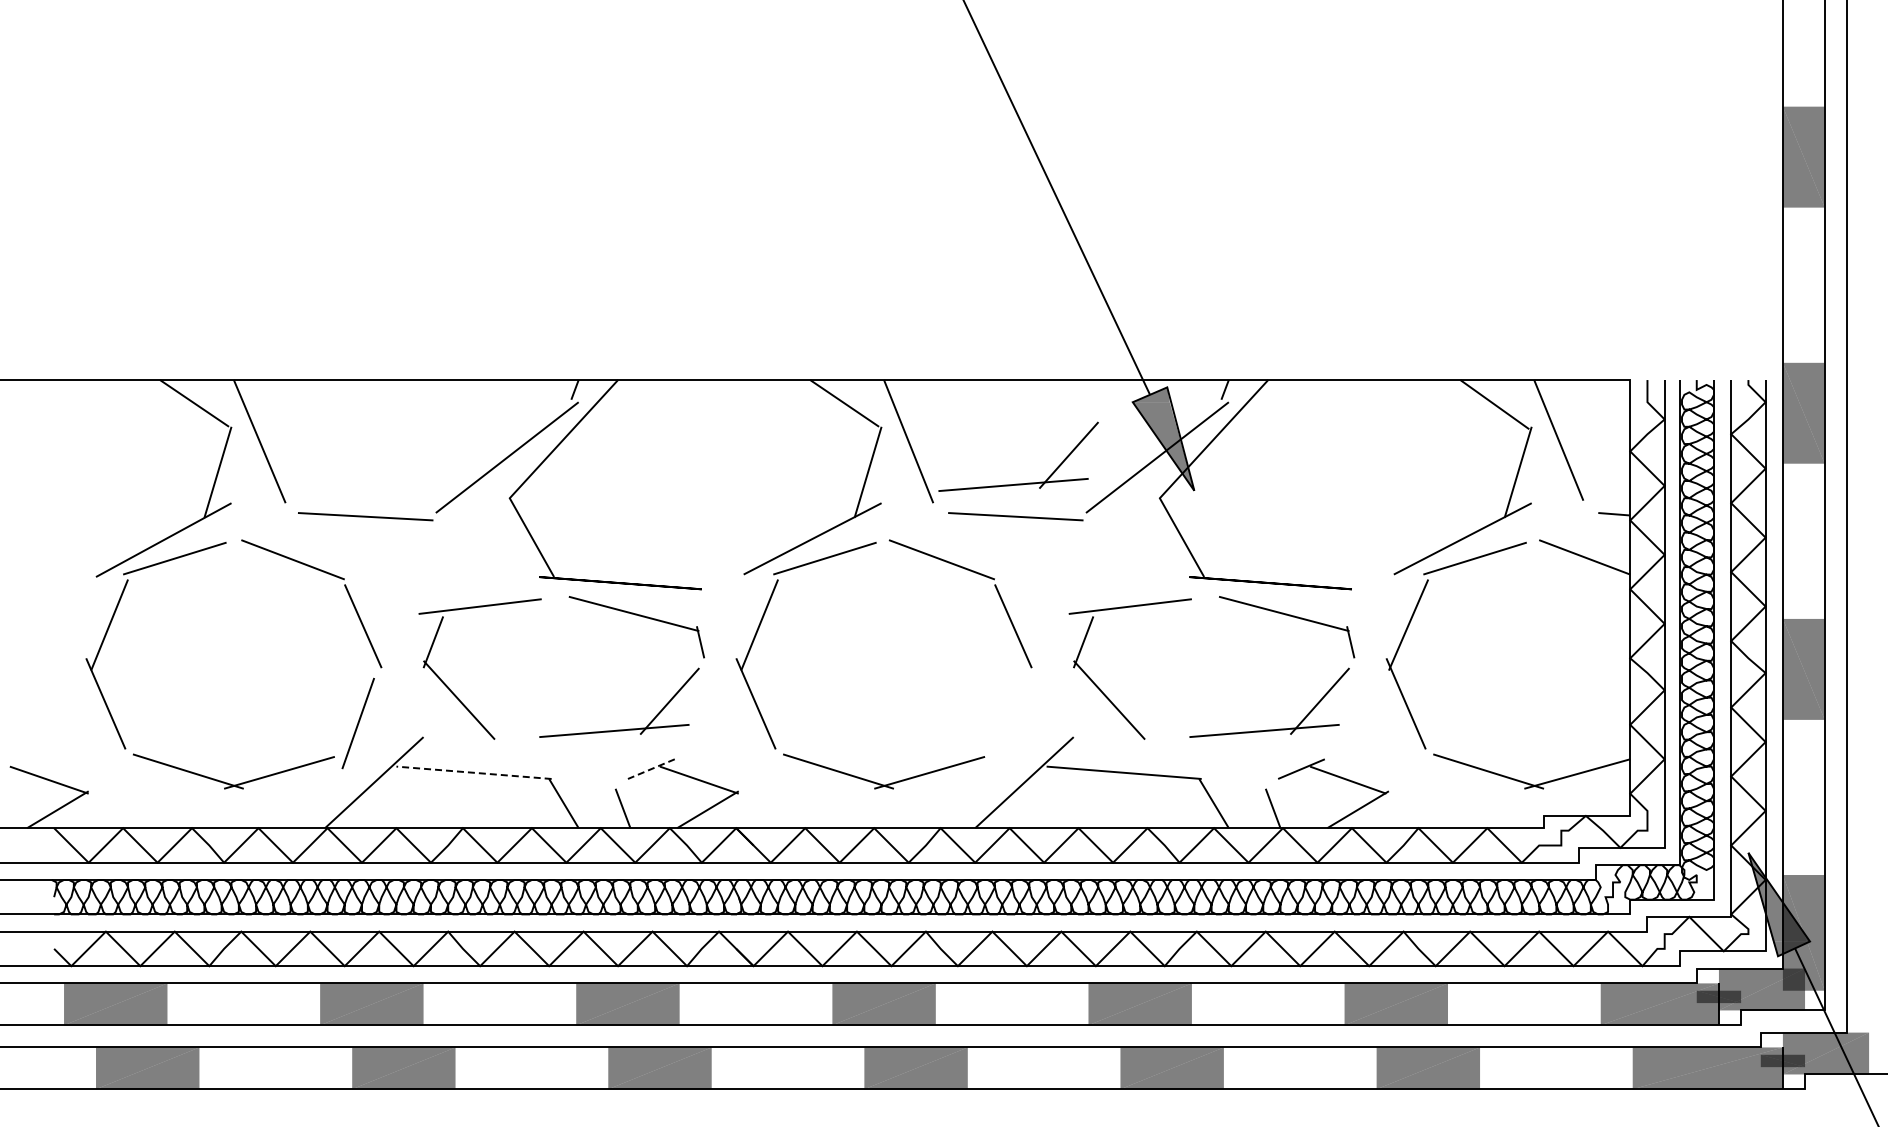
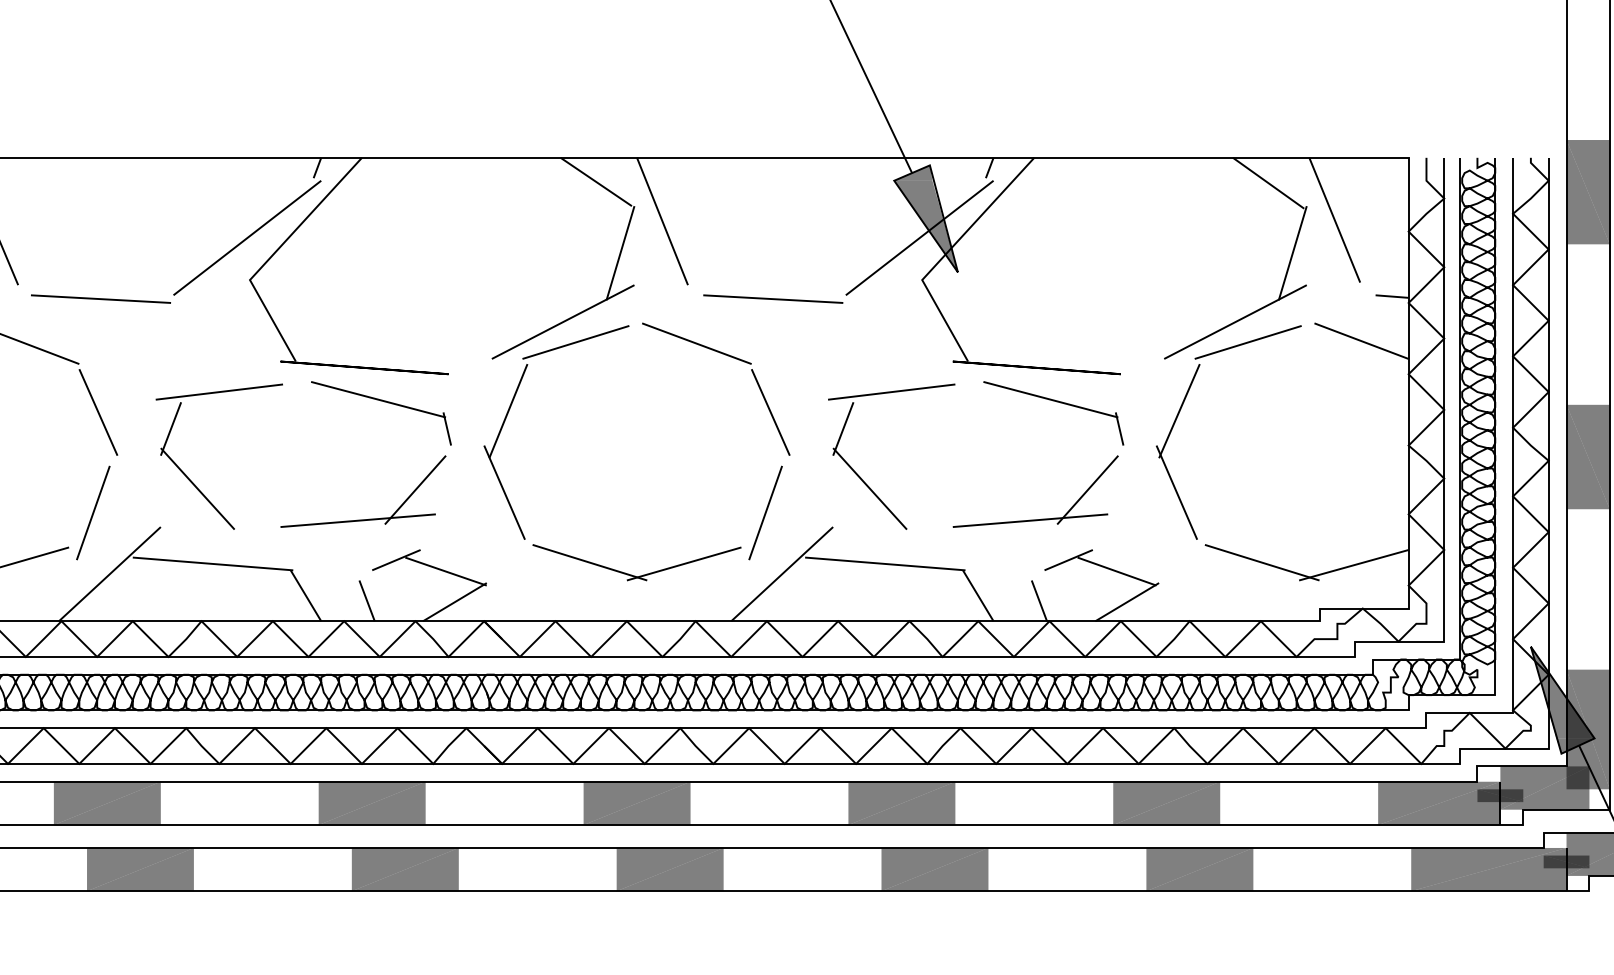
part: (1018, 483) -> (776, 264), removed
line: (1008, 723) -> (765, 512), added
line: (650, 769) -> (395, 560), dashed -> solid
line: (474, 772) -> (213, 563), dashed -> solid

